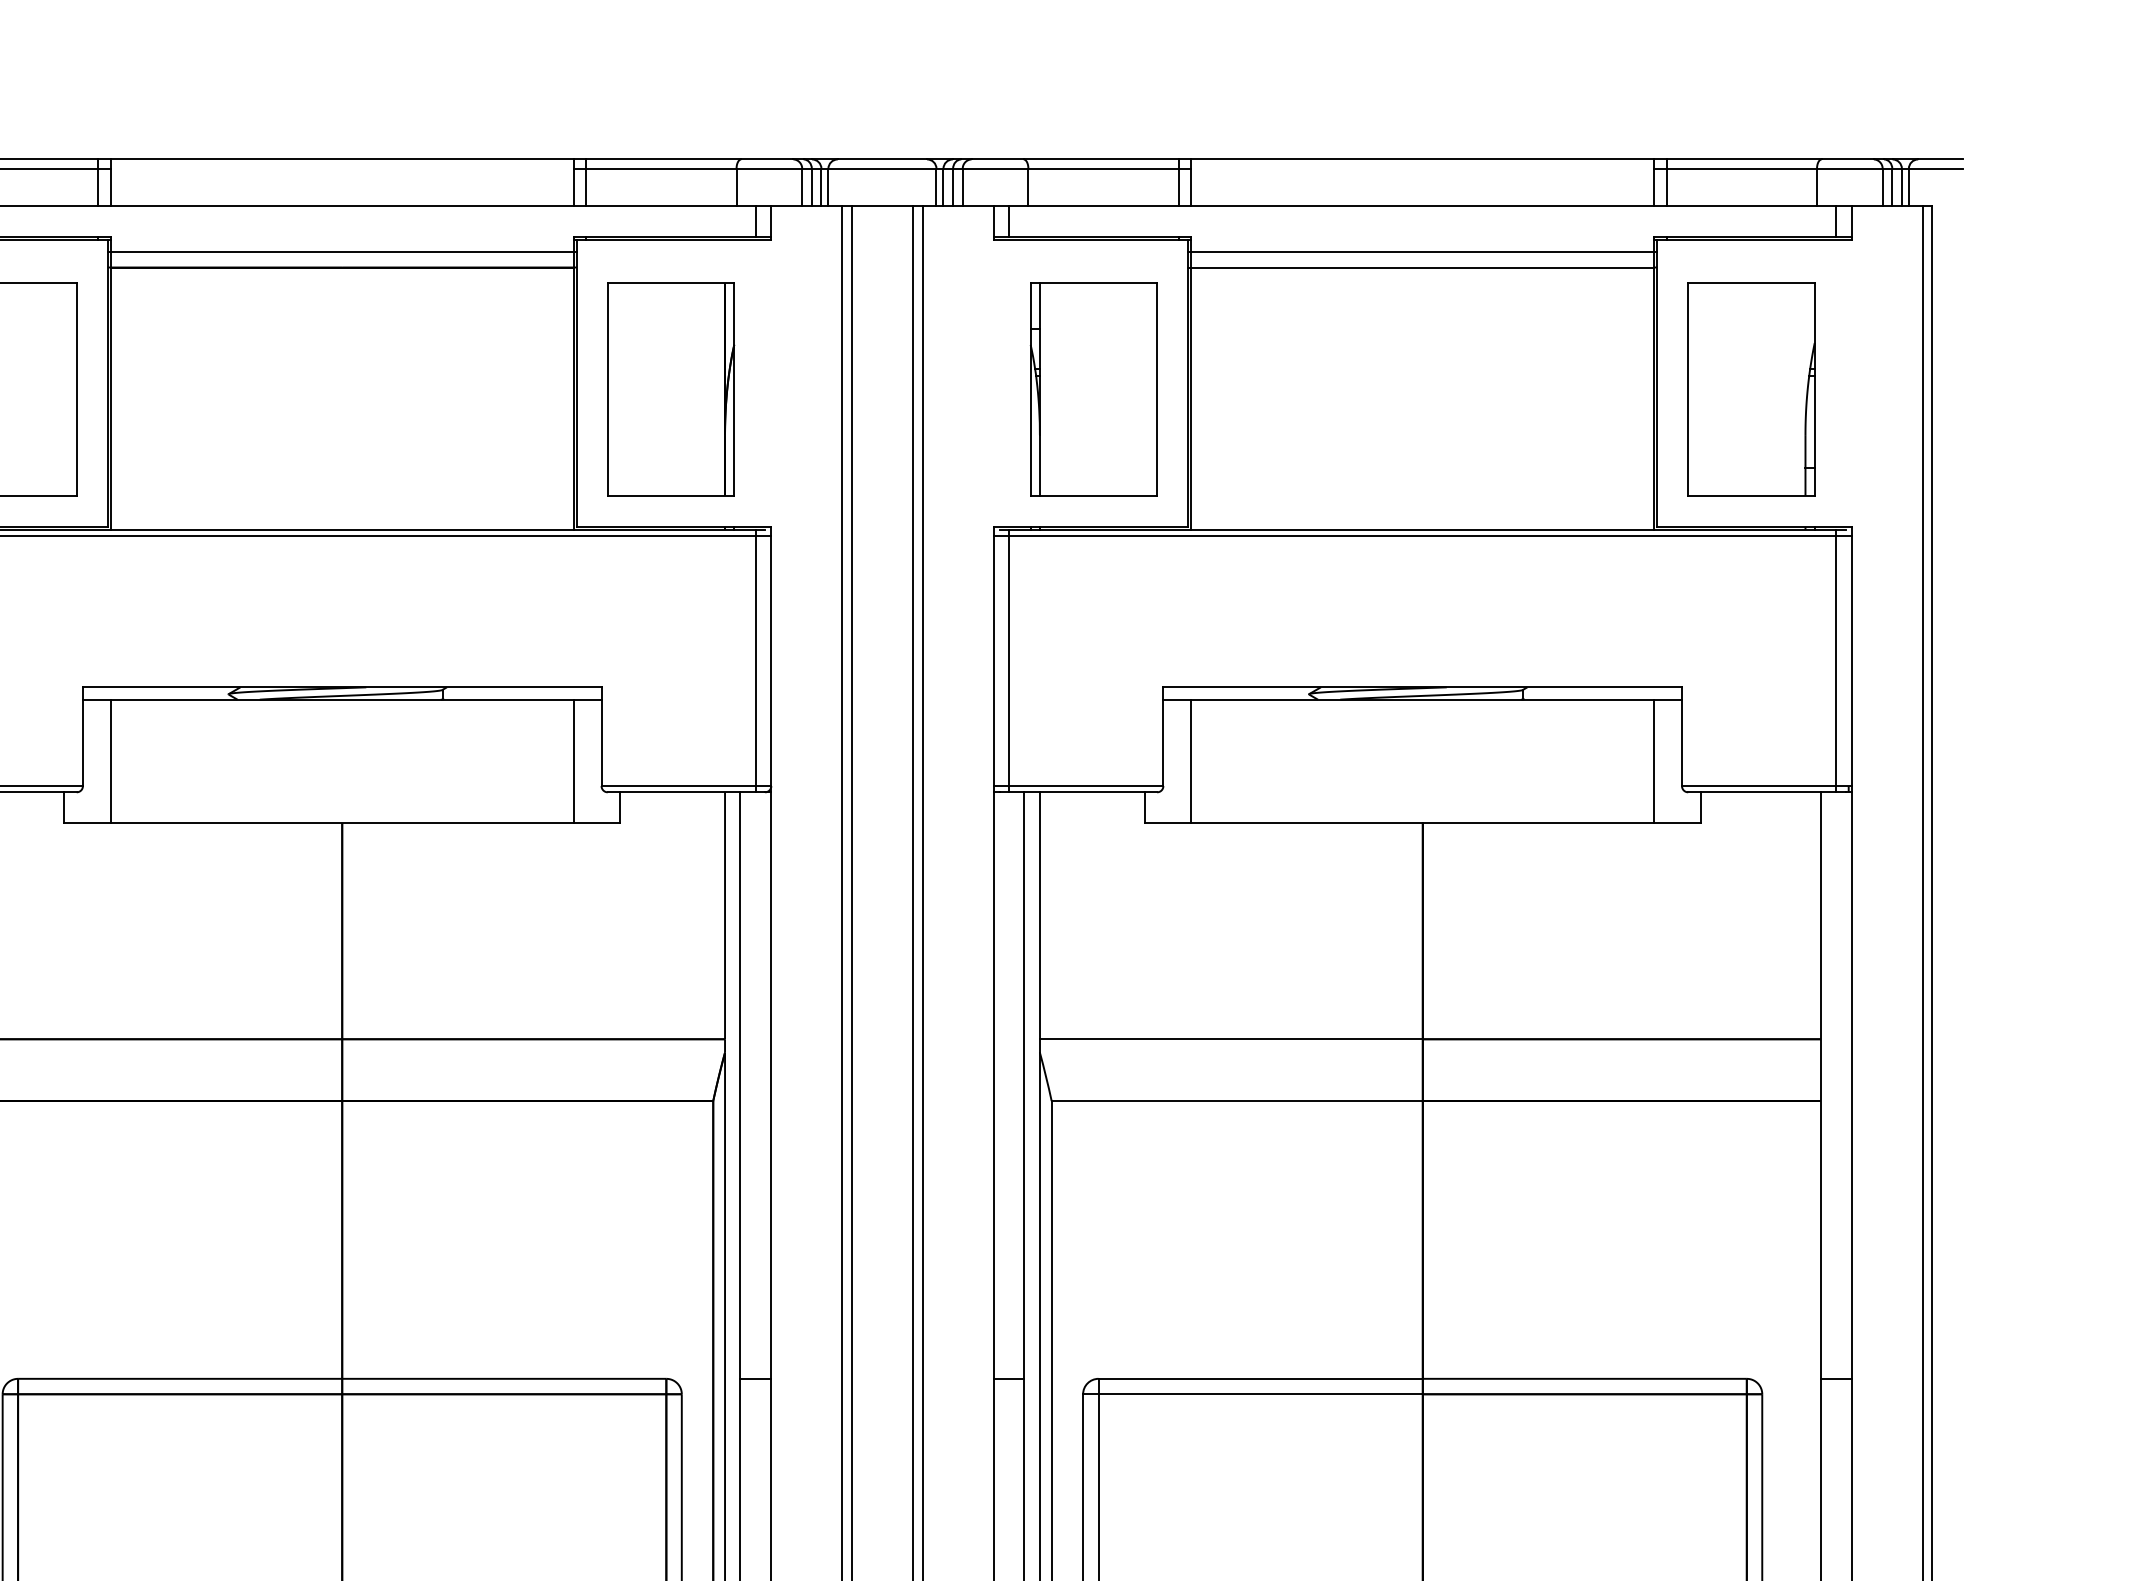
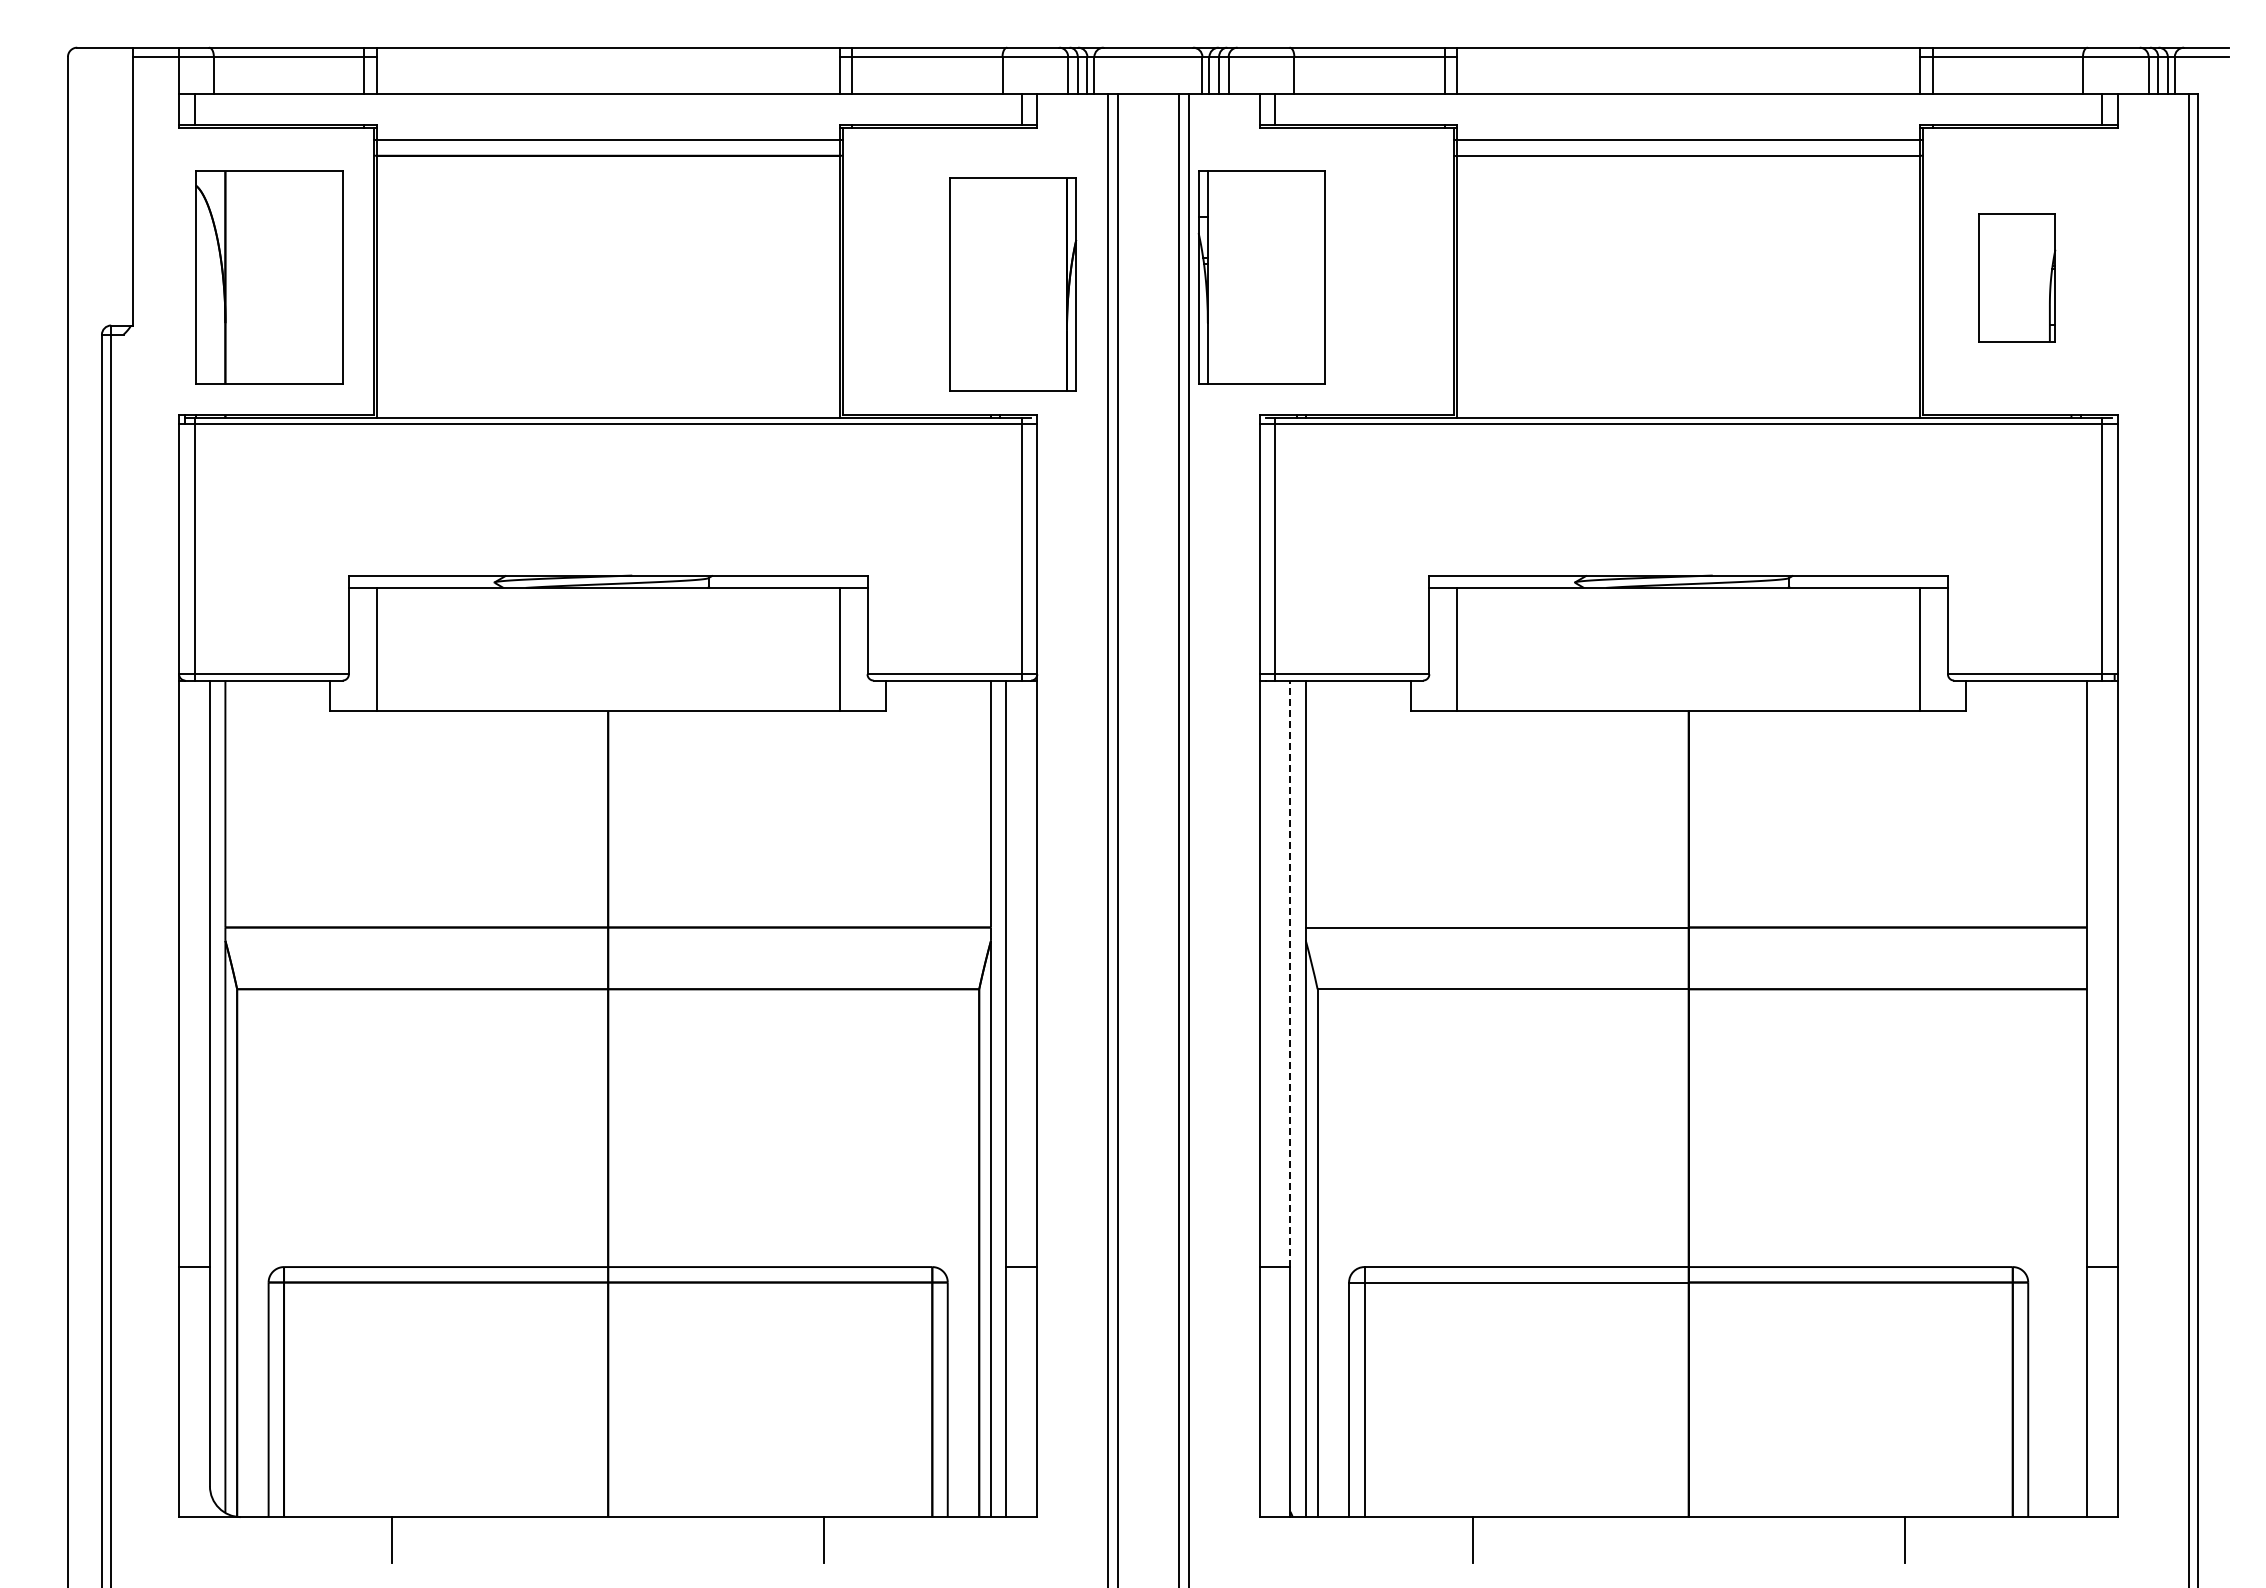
part: (671, 389) -> (1013, 284), moved
part: (1093, 389) -> (1261, 277), moved
part: (1751, 389) -> (2017, 277), size x0.6
line: (1024, 1085) -> (1290, 973), solid -> dashed

